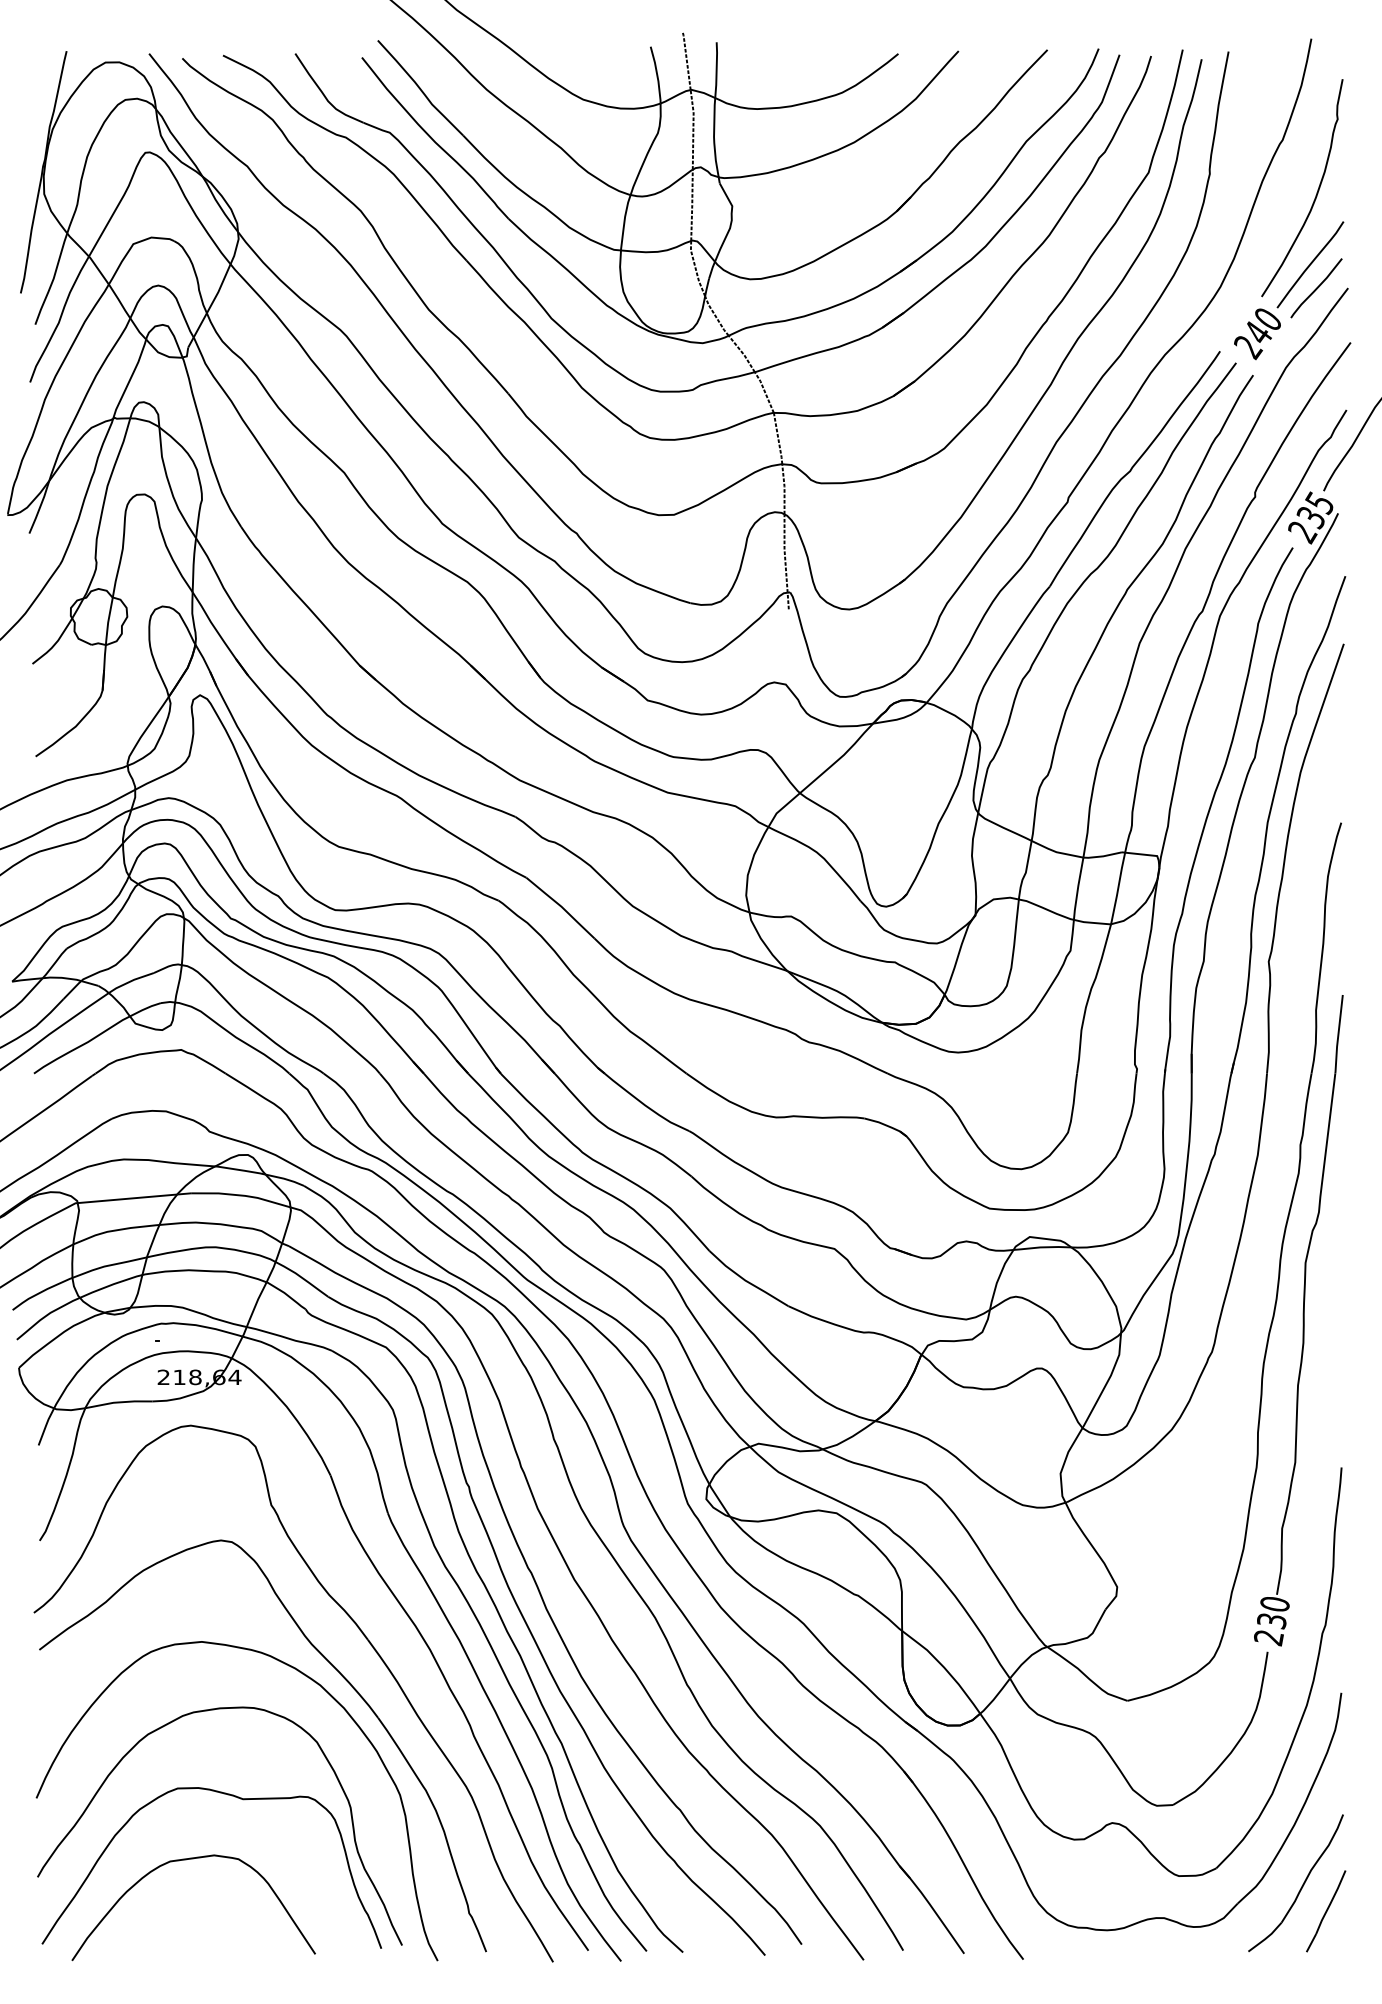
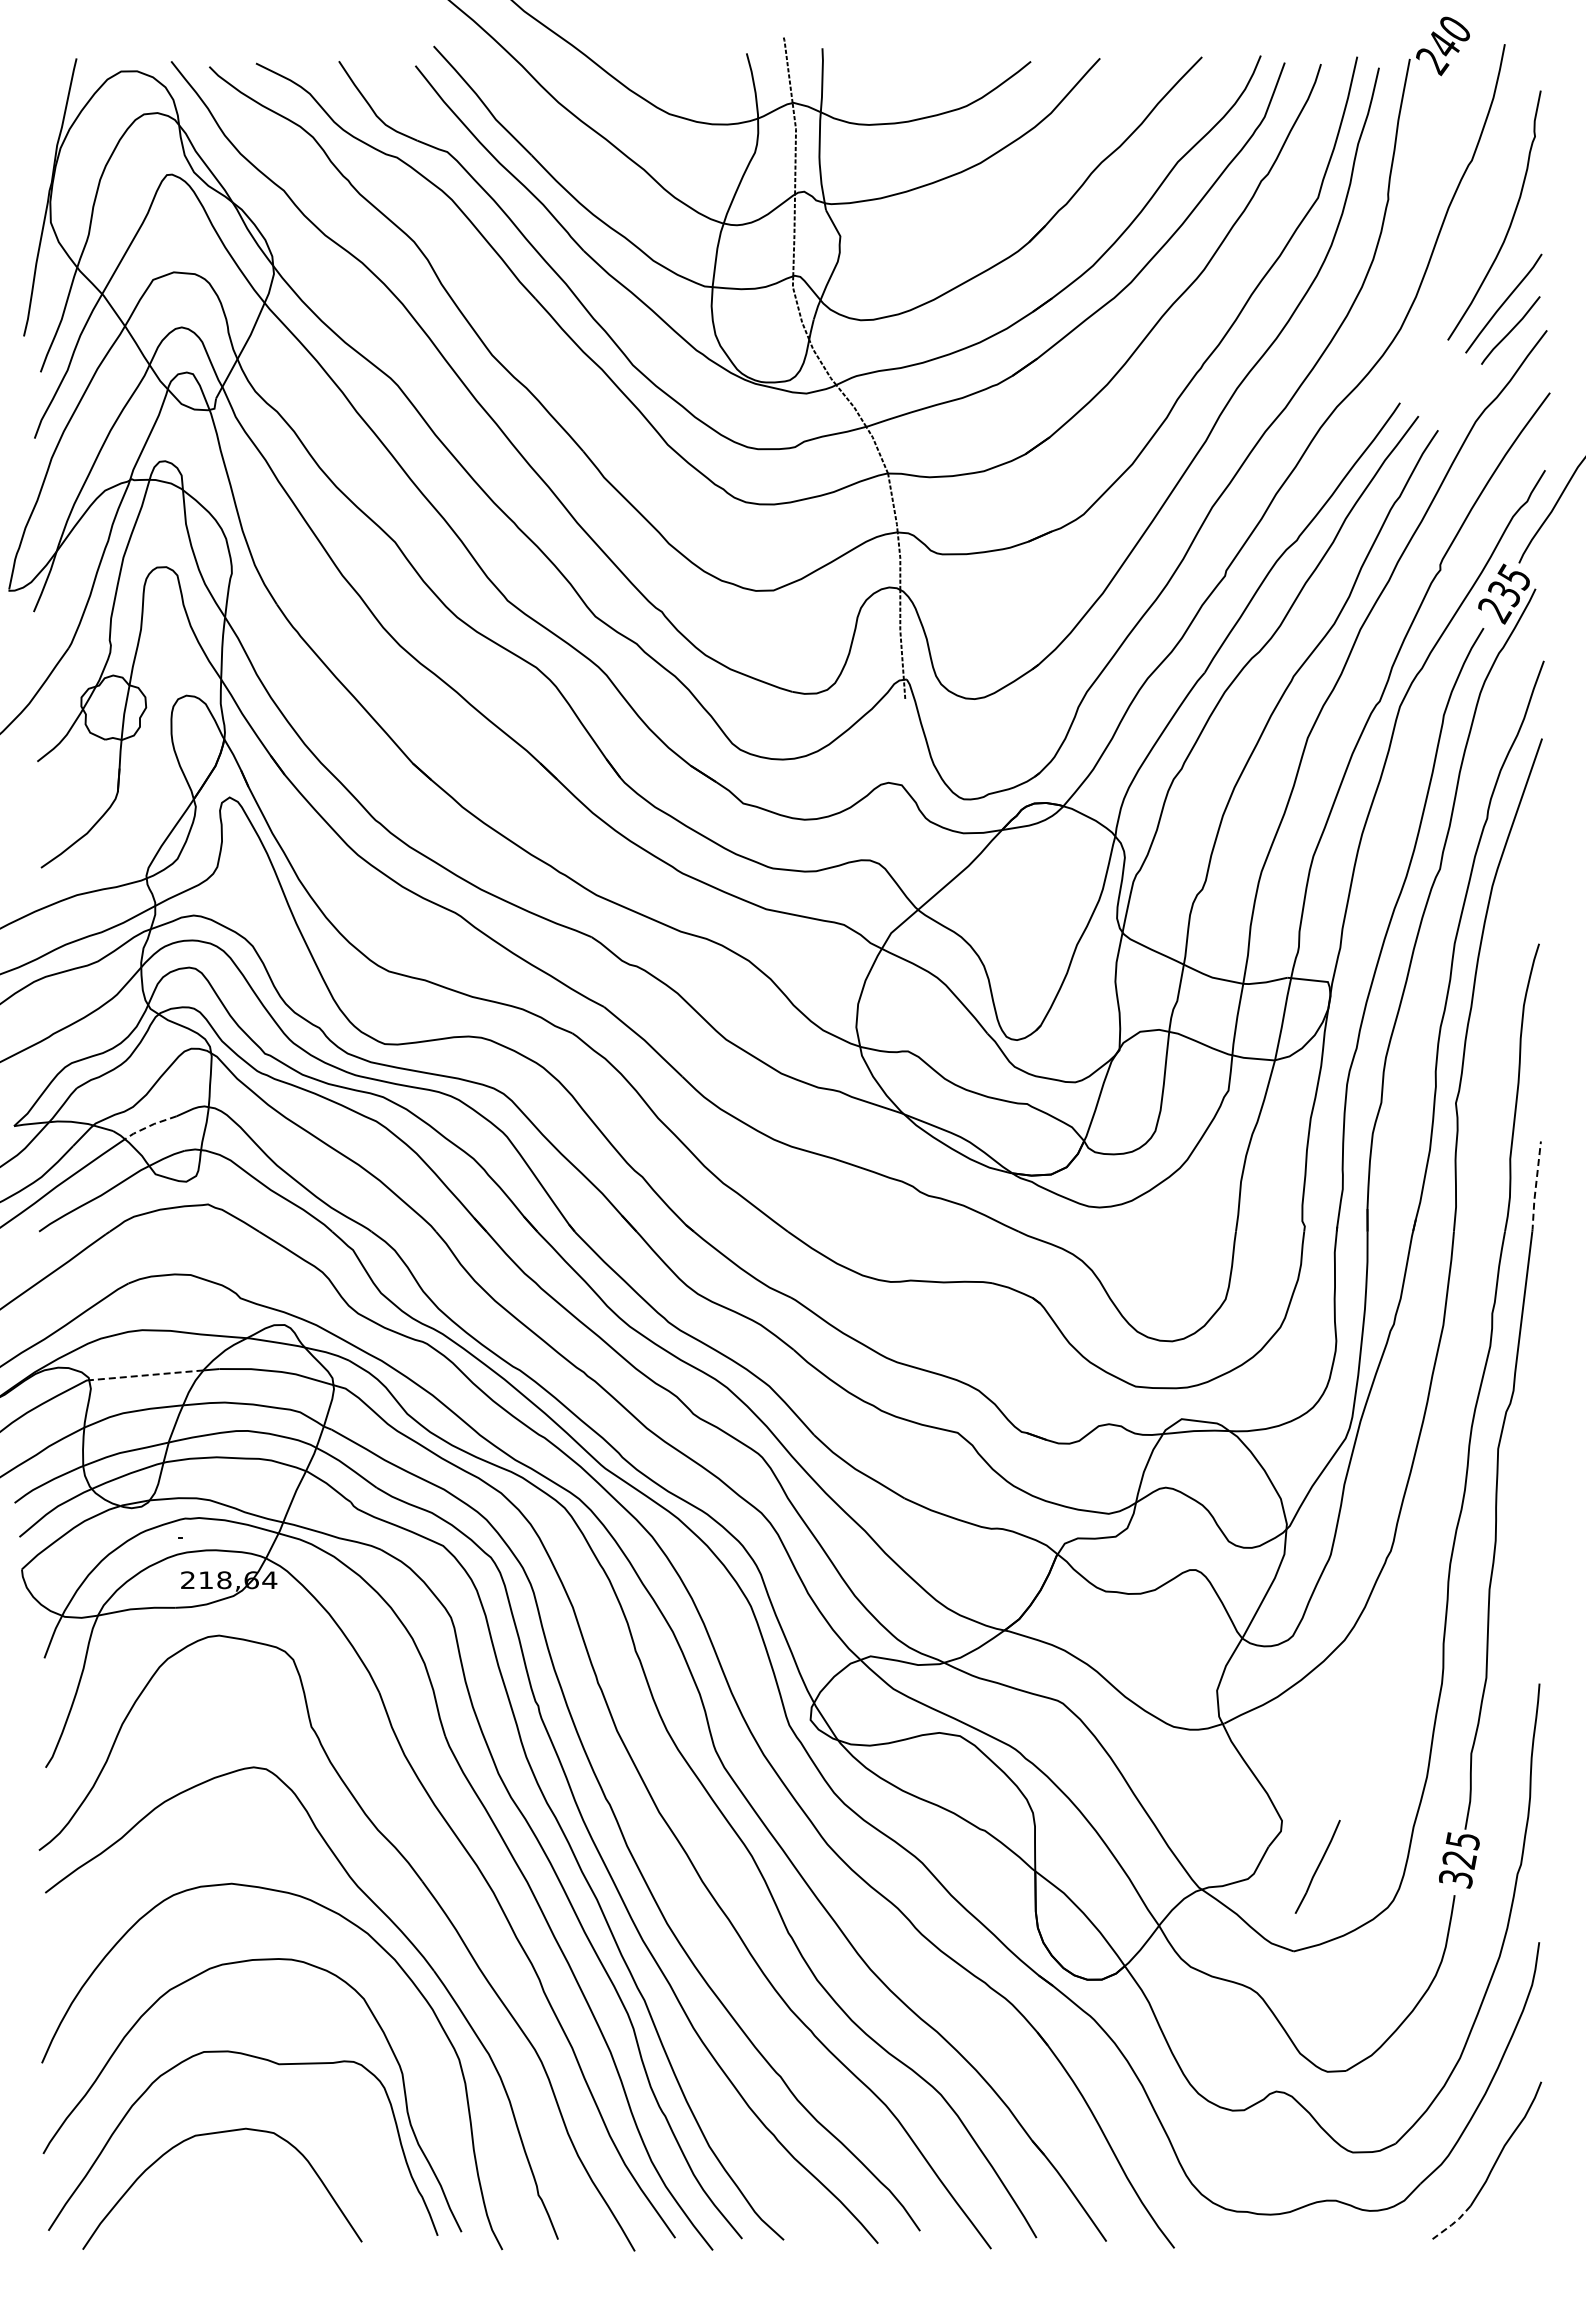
text: (1257, 334) -> (1442, 46), moved
line: (130, 981) -> (149, 1126), solid -> dashed
line: (1338, 1035) -> (1535, 1187), solid -> dashed
line: (126, 1198) -> (145, 1375), solid -> dashed
text: (1271, 1621) -> (1459, 1860), 230 -> 325
line: (1325, 1910) -> (1317, 1866), moved
line: (1265, 1937) -> (1452, 2223), solid -> dashed

